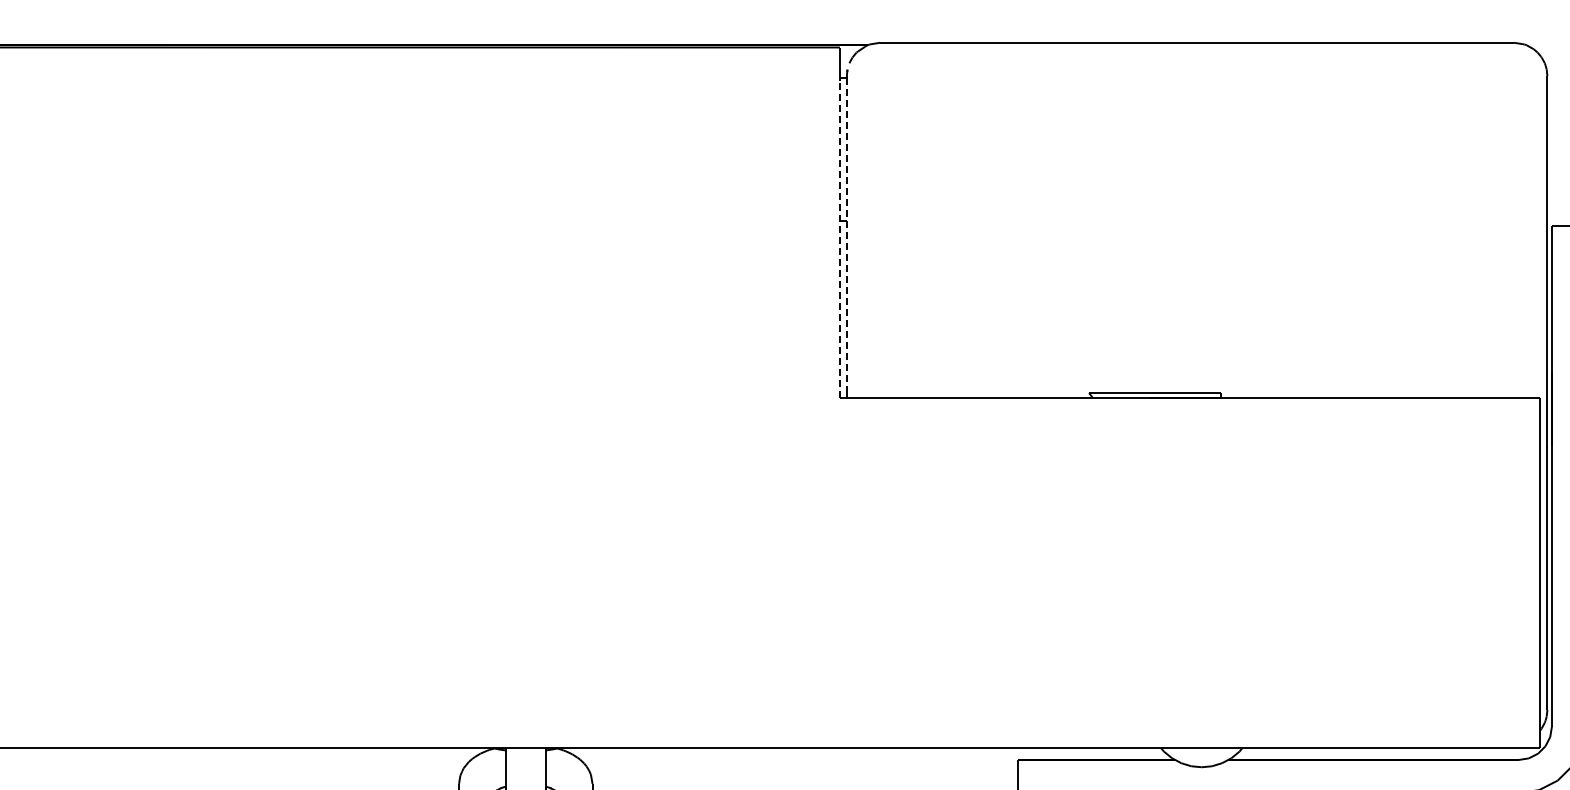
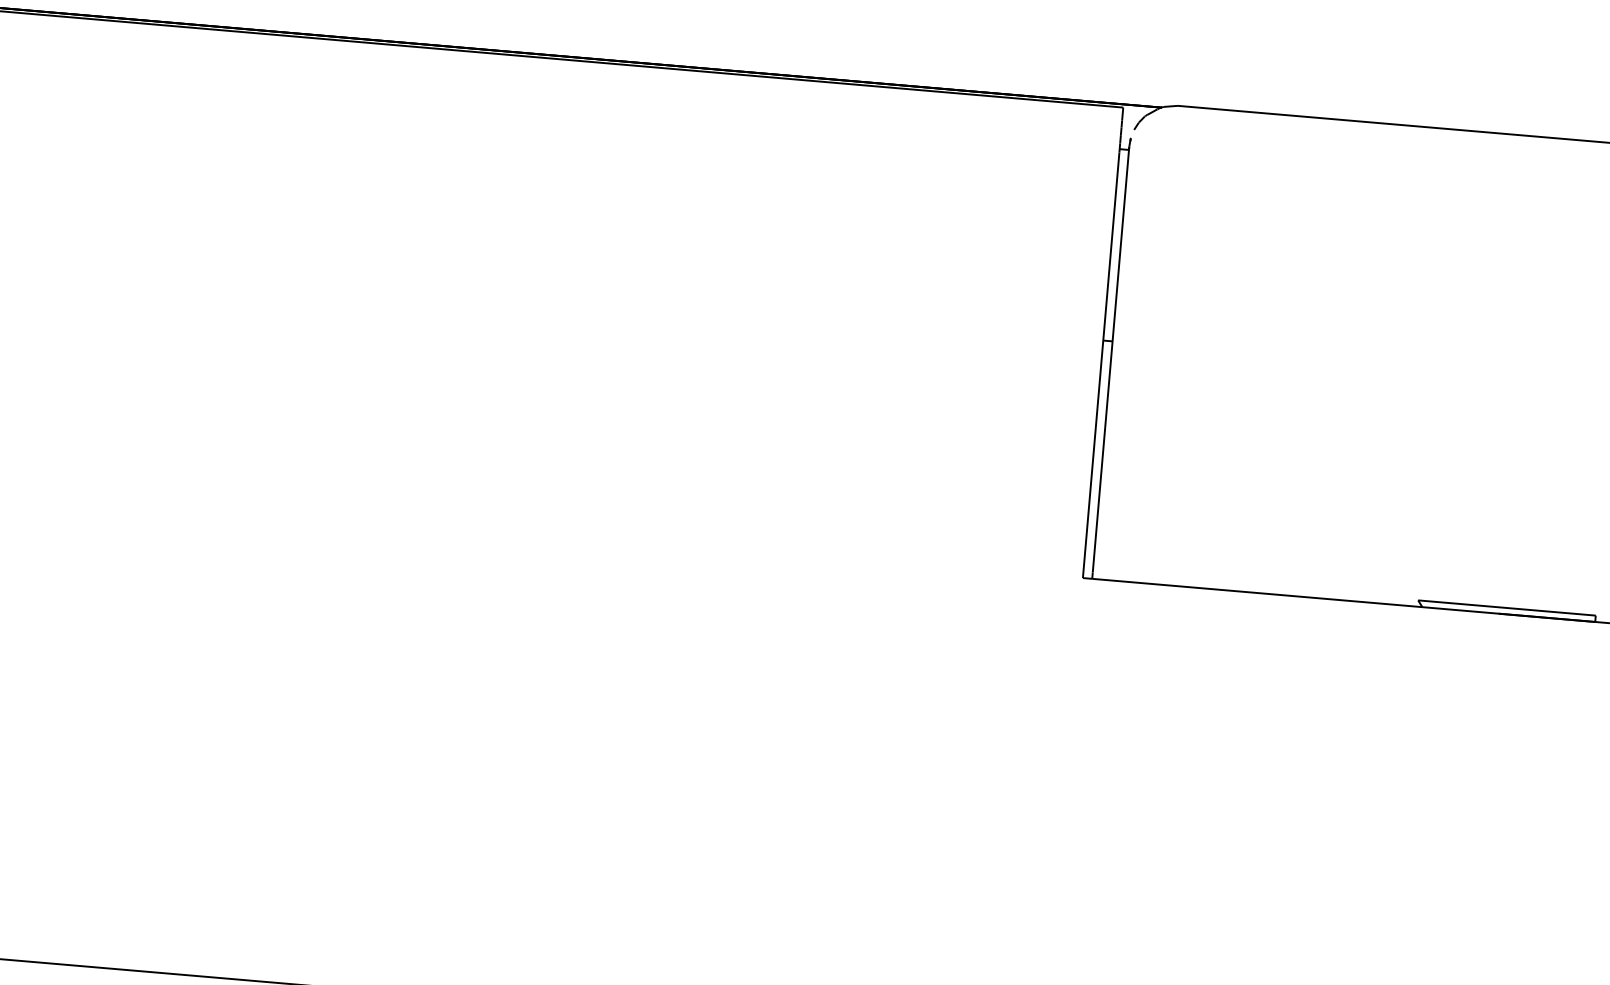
line: (846, 234) -> (1110, 359), dashed -> solid
line: (839, 238) -> (1100, 364), dashed -> solid

